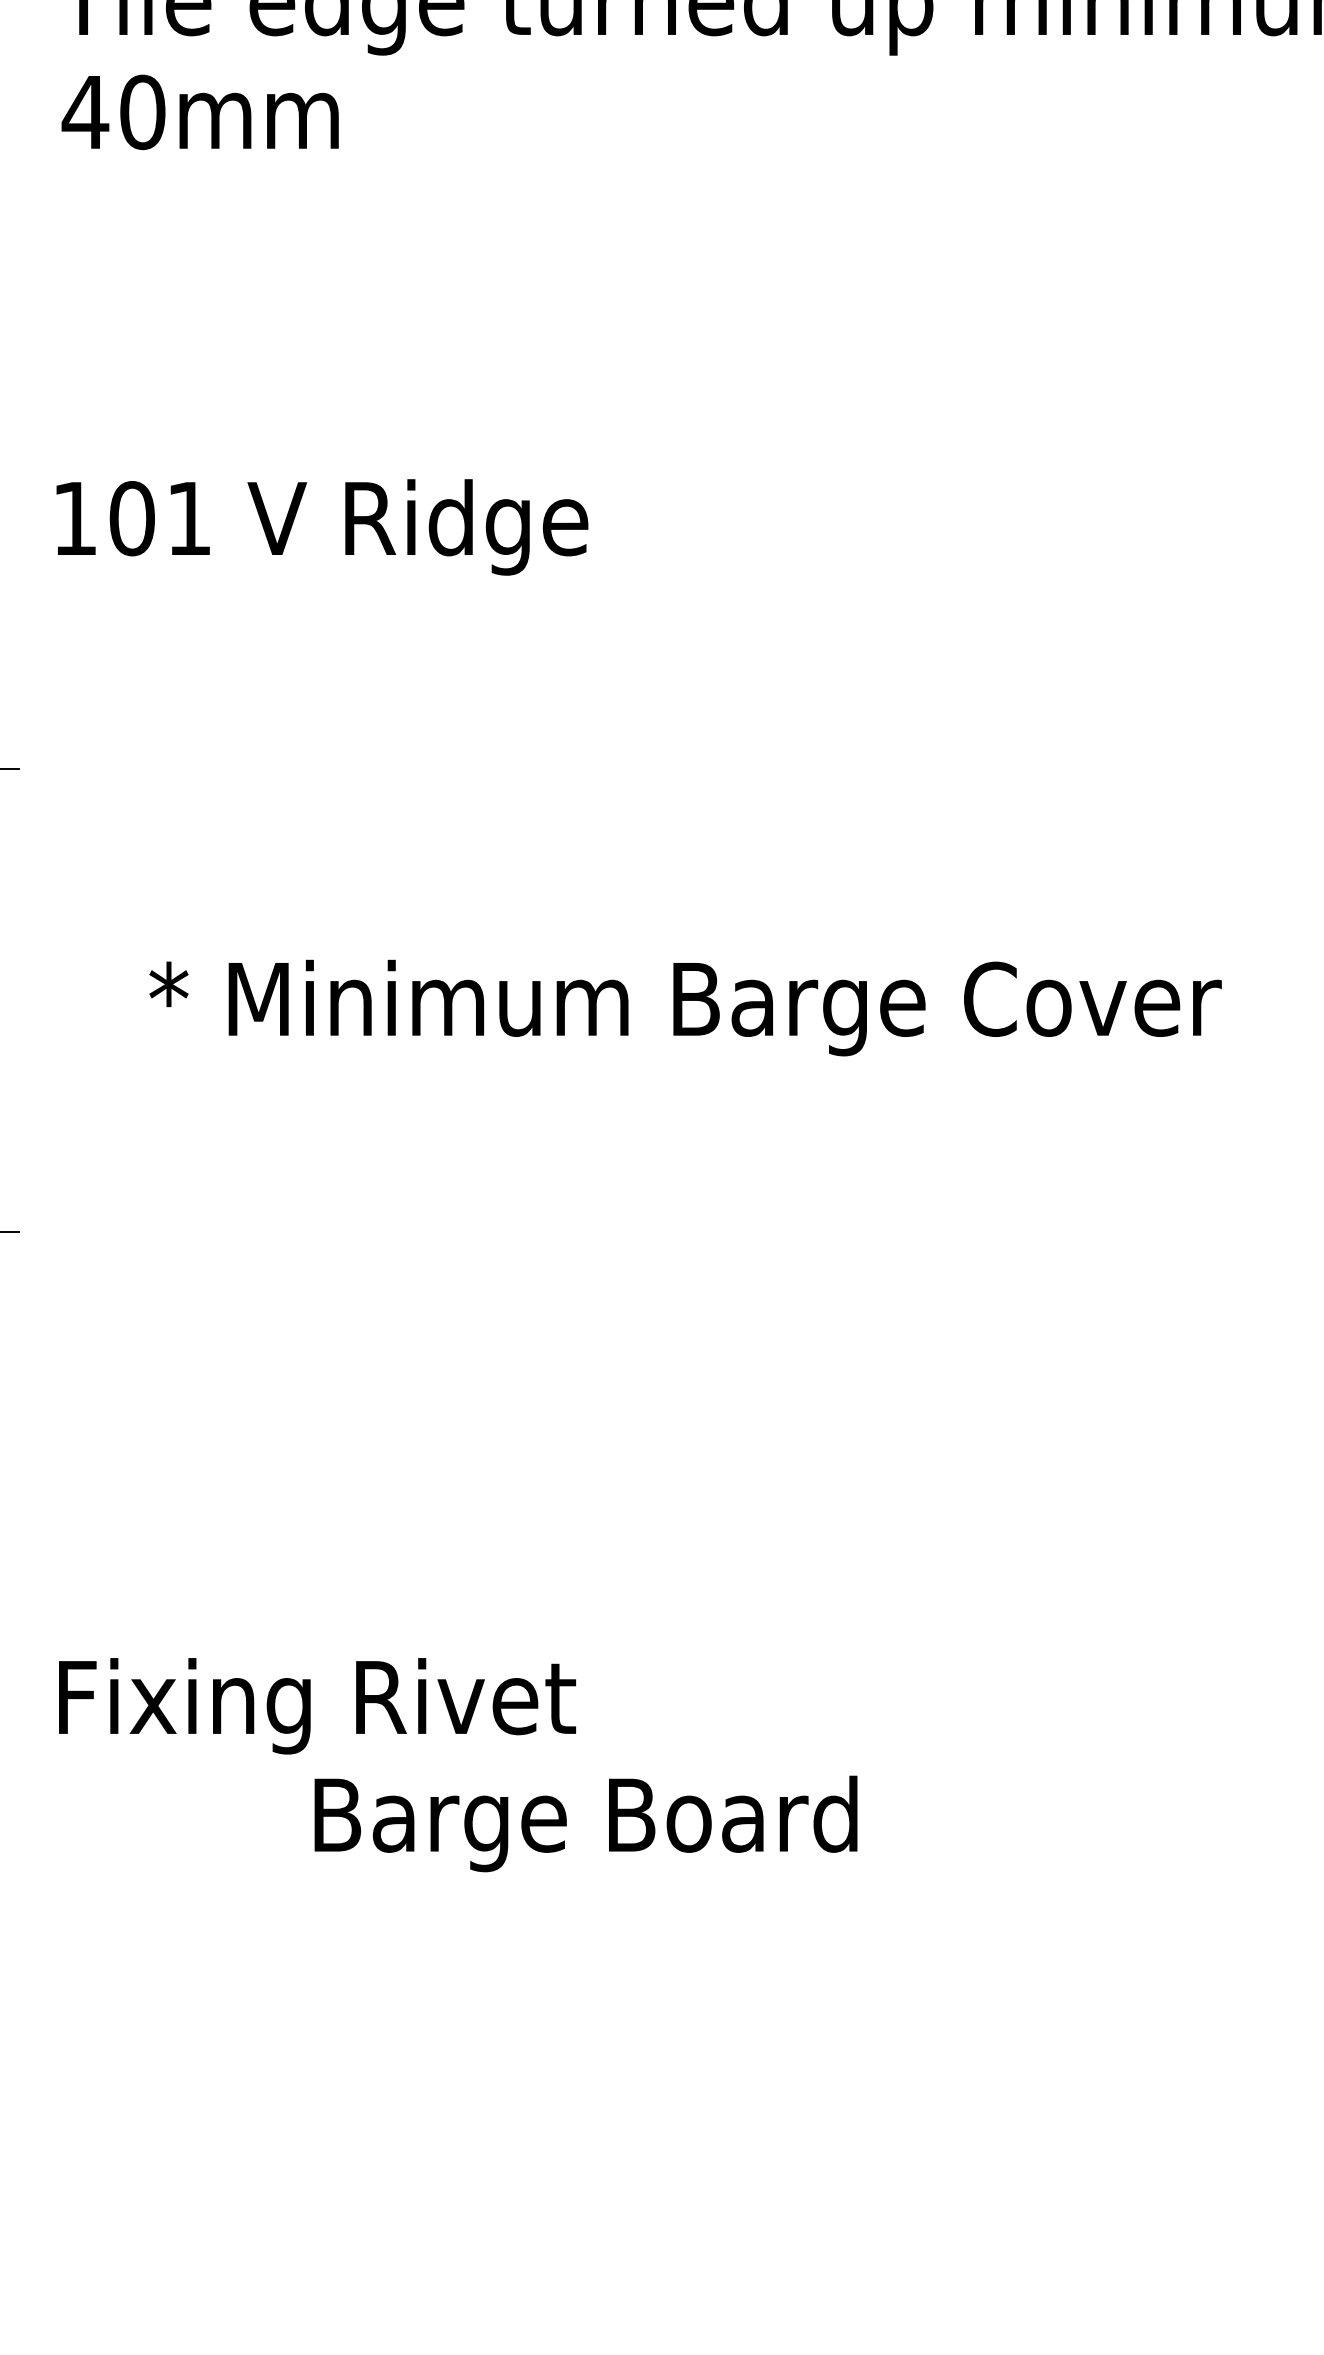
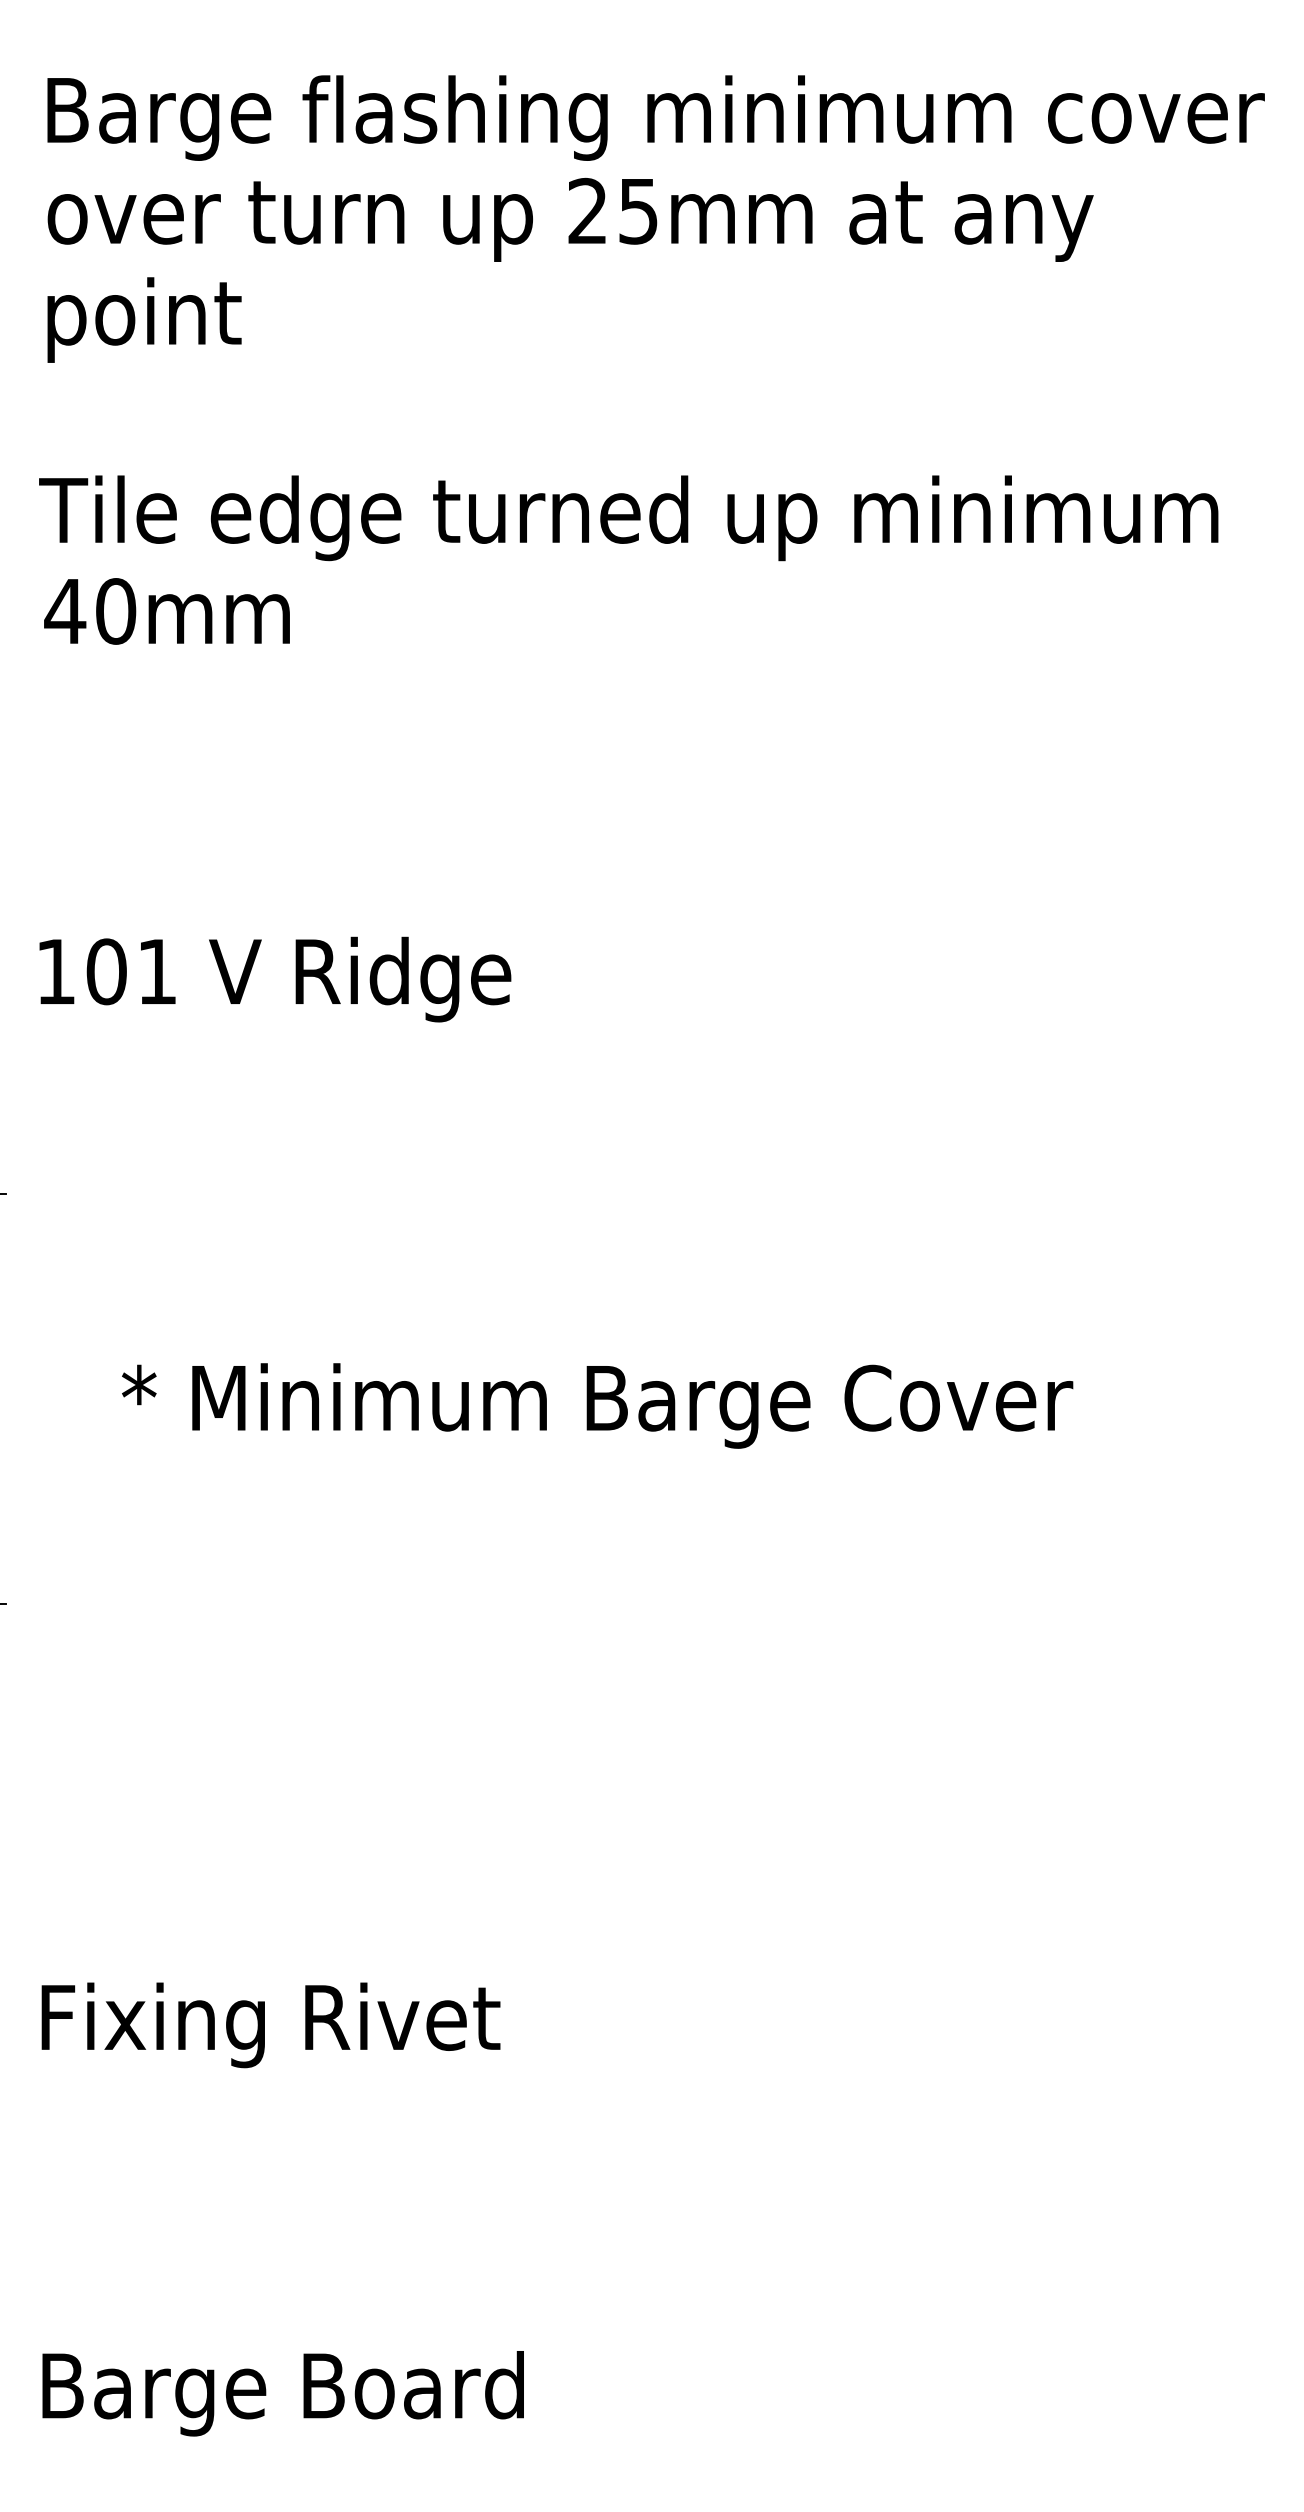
text: (585, 1823) -> (282, 2393), moved

